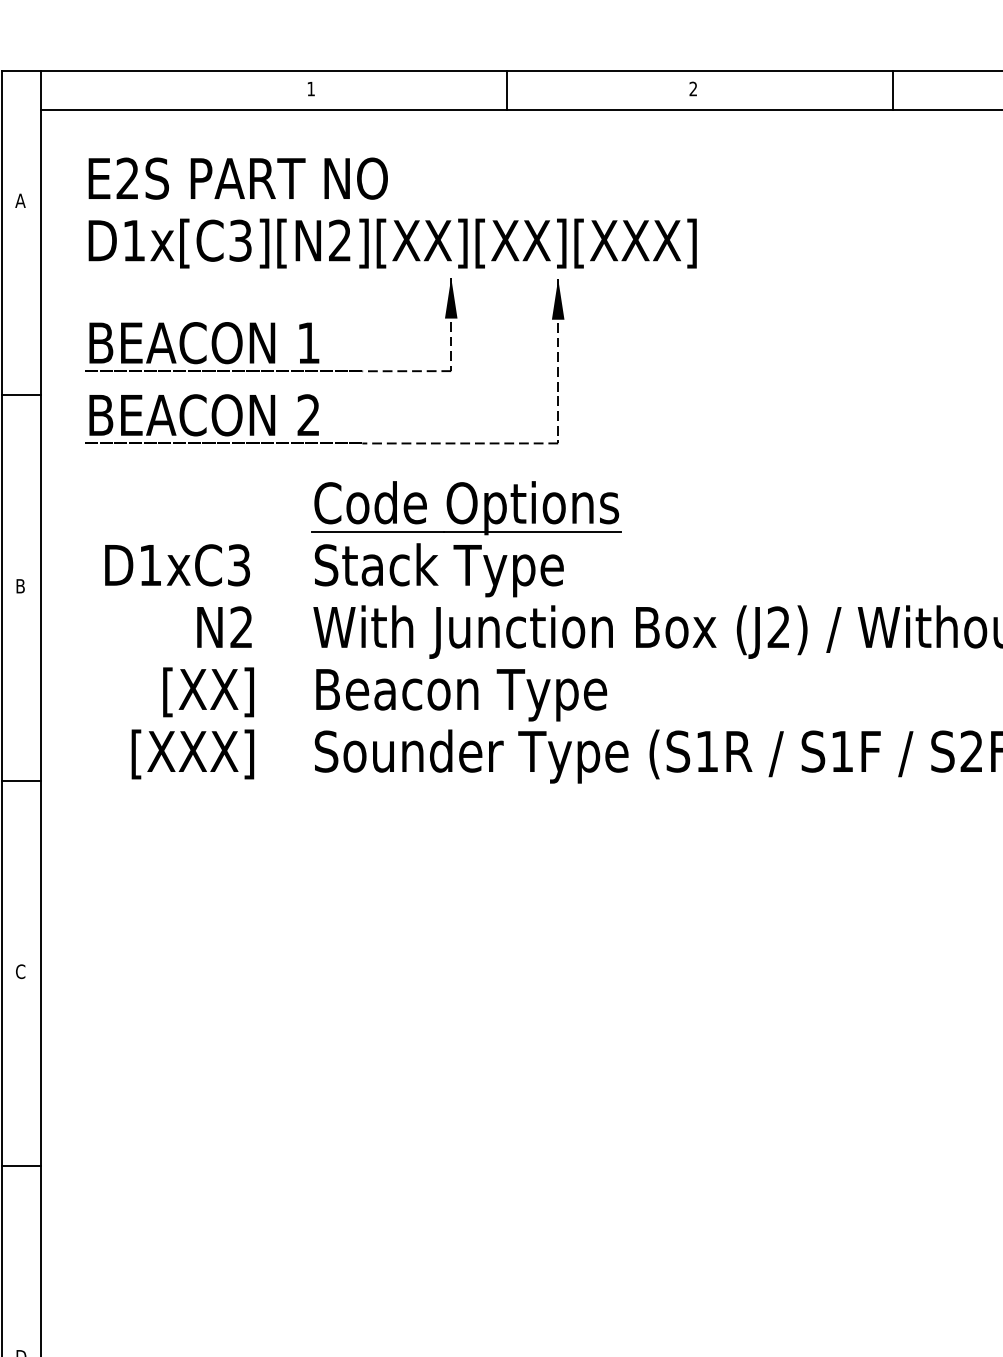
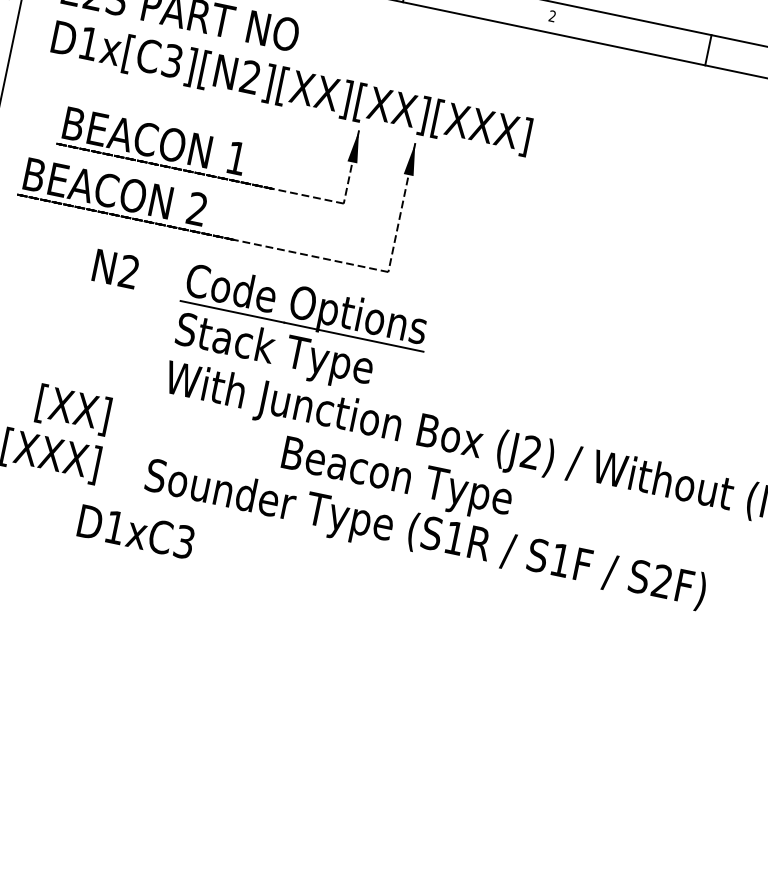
part: (271, 325) -> (210, 138), moved
text: (177, 565) -> (136, 532), moved
text: (224, 626) -> (116, 268), moved
text: (461, 695) -> (396, 480), moved

